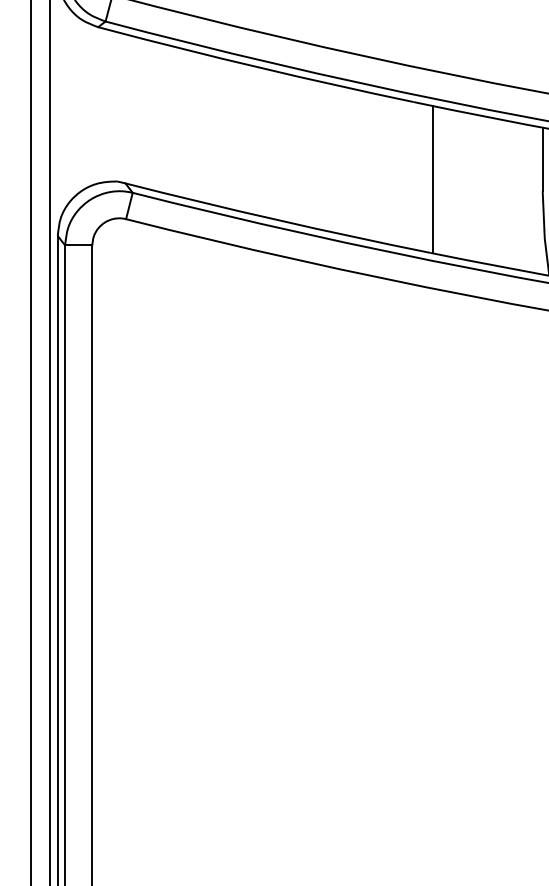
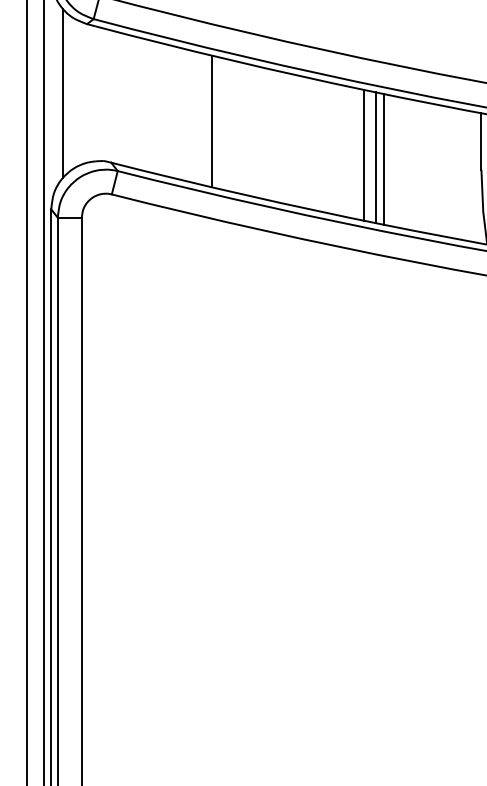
line: (71, 104) -> (63, 92), added
line: (239, 136) -> (212, 121), added
line: (410, 174) -> (364, 154), added
line: (423, 177) -> (375, 157), added

